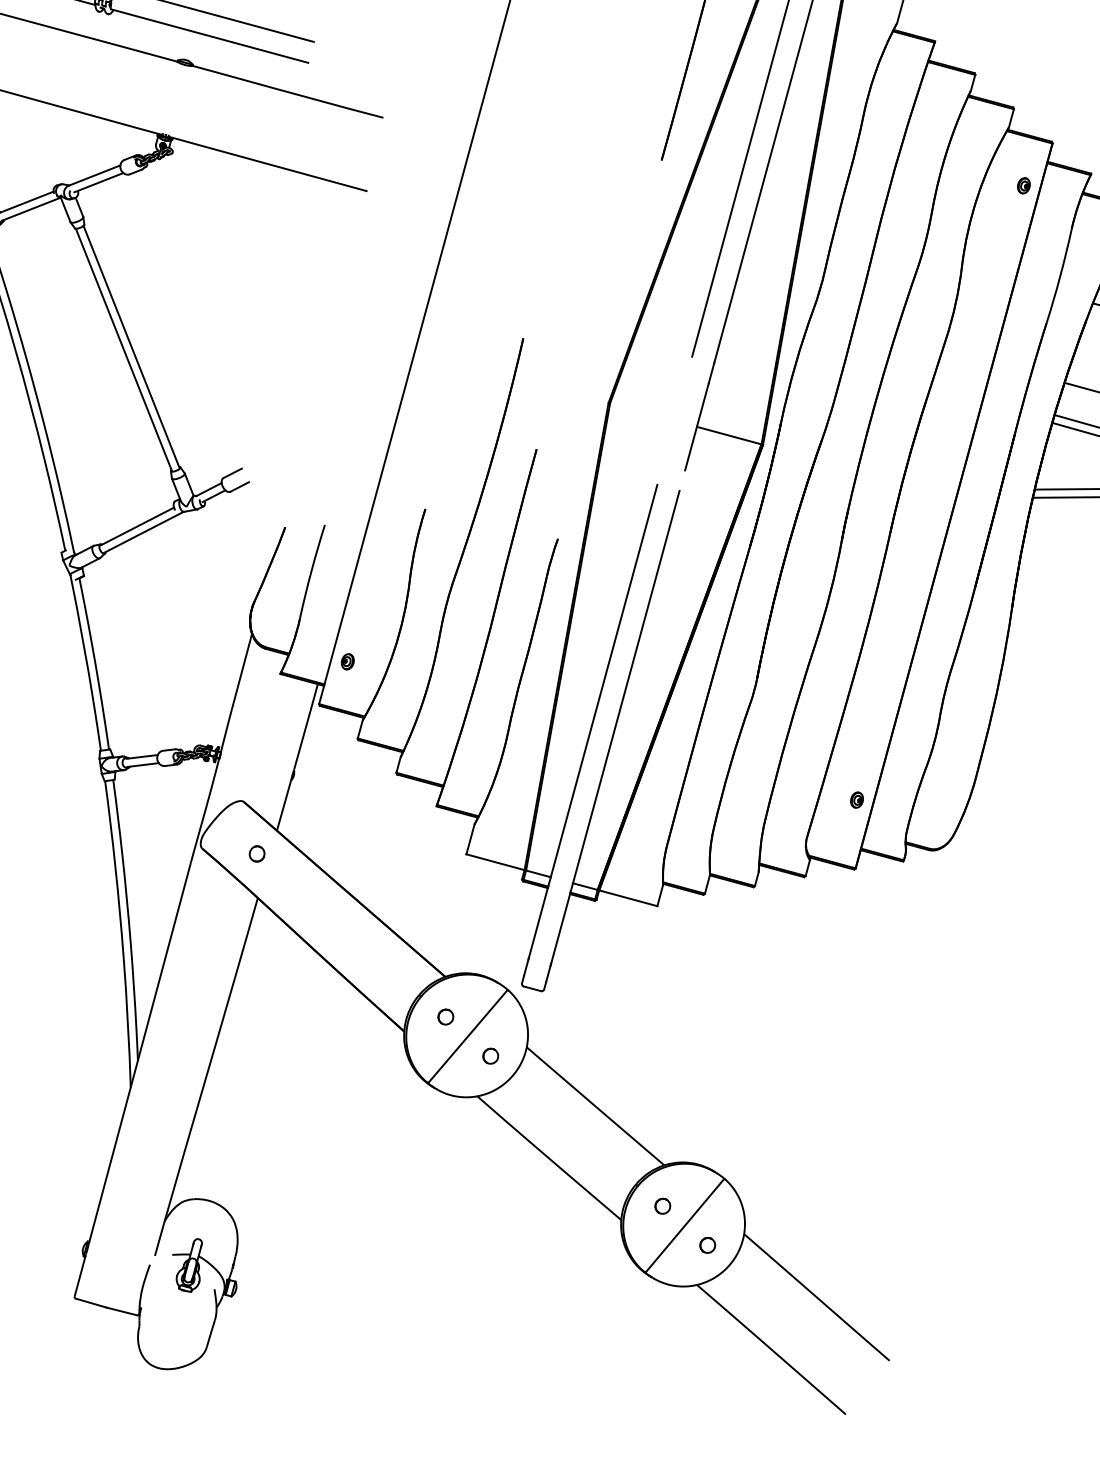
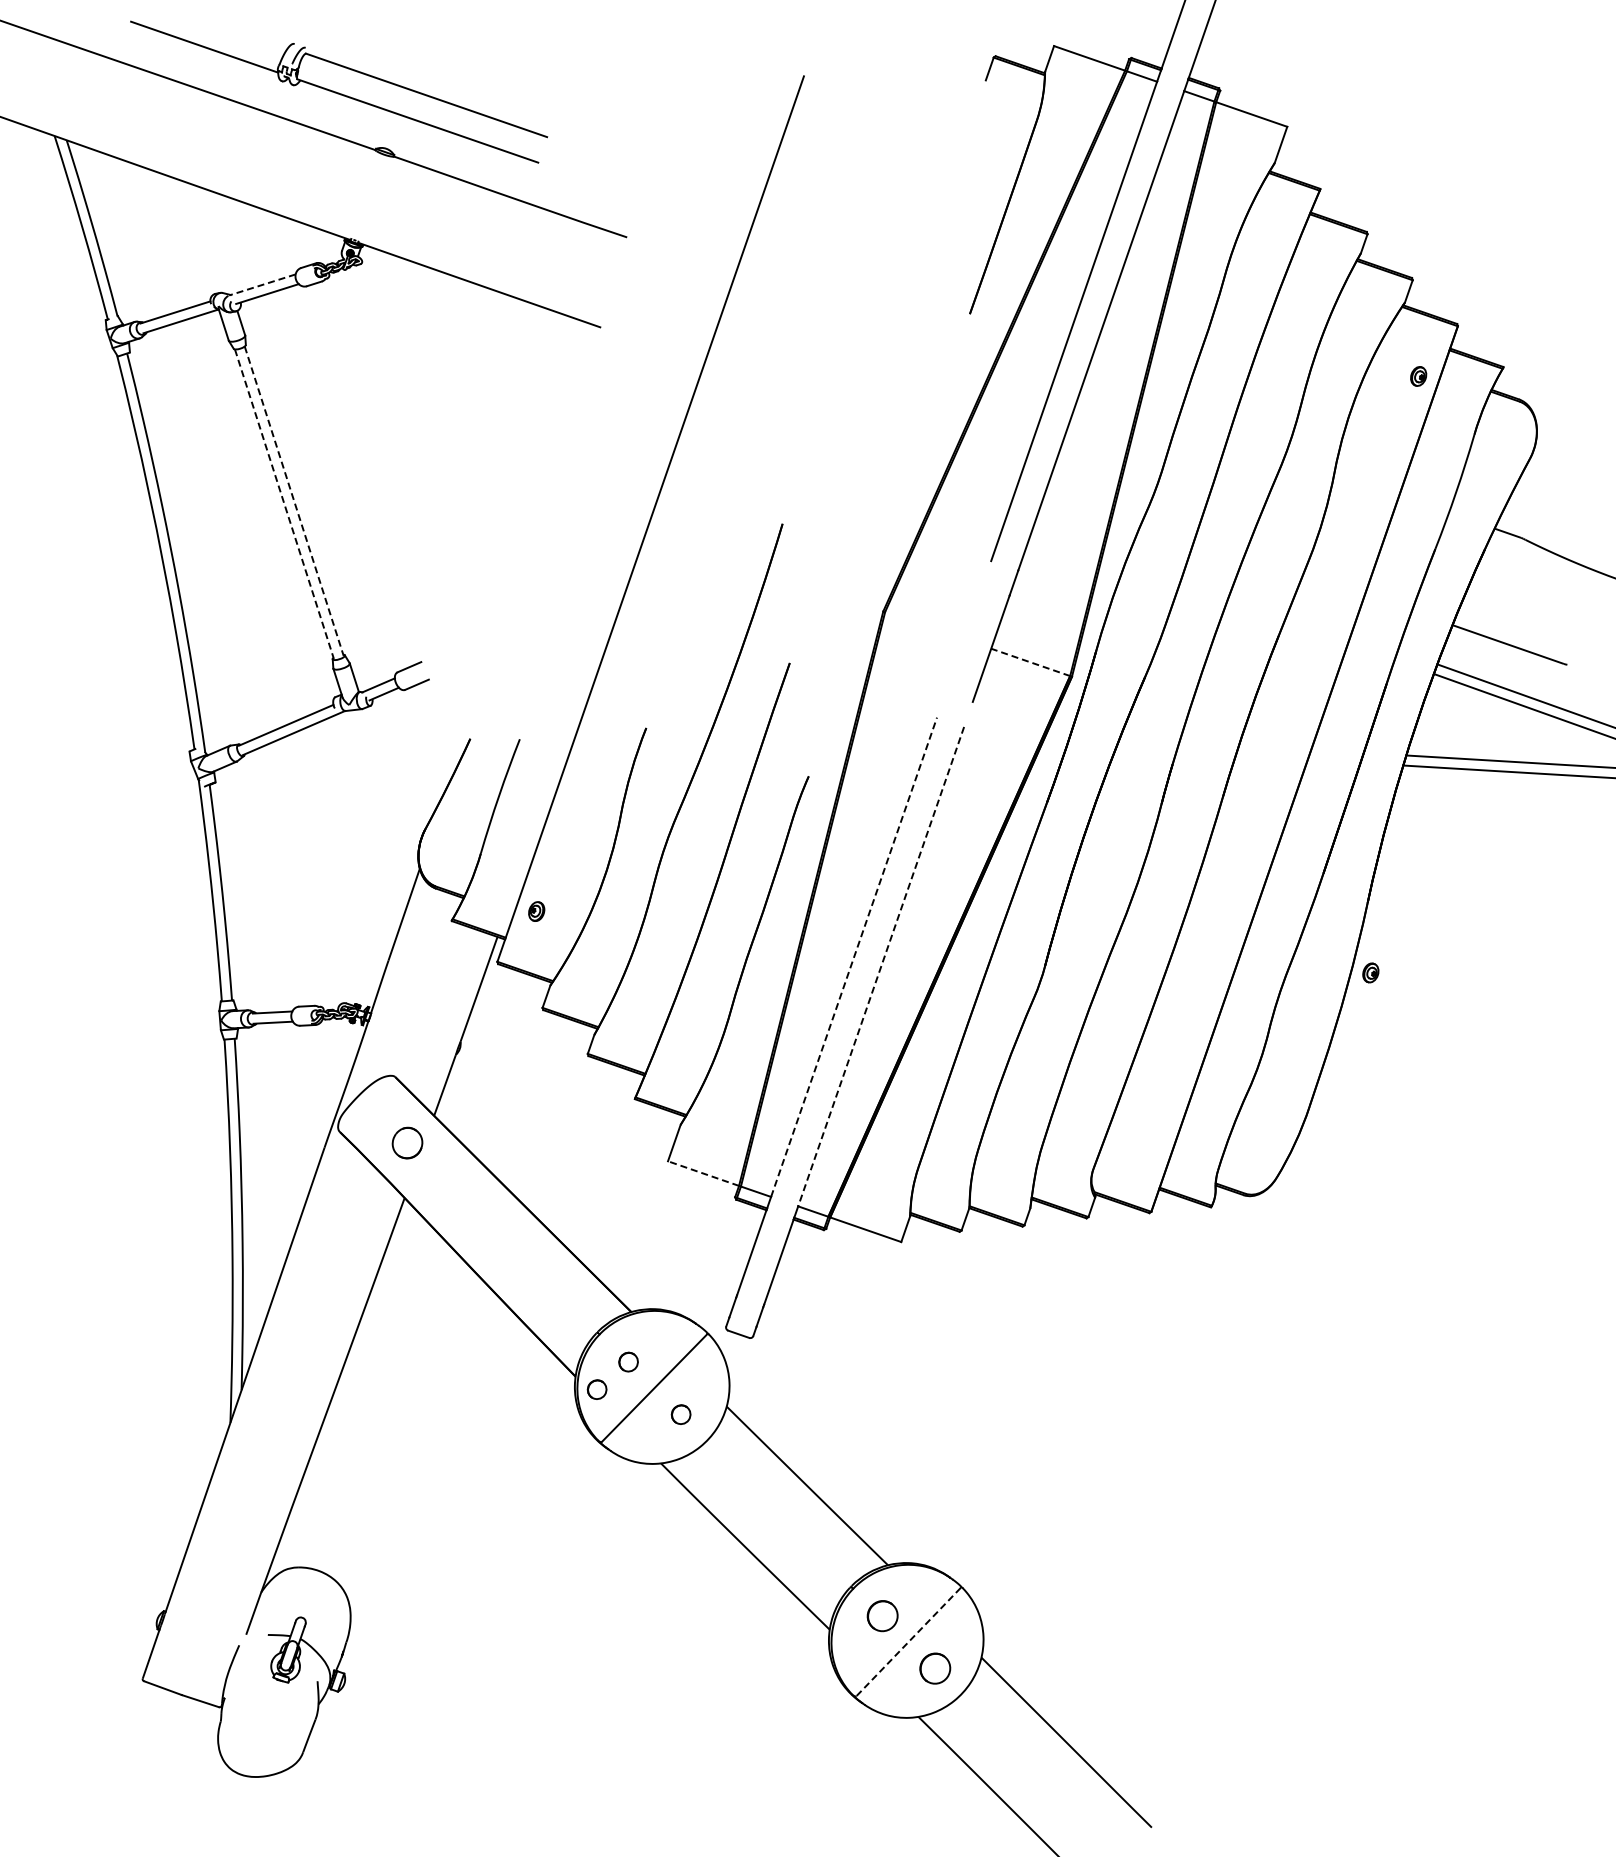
line: (94, 175) -> (262, 284), solid -> dashed
line: (131, 347) -> (294, 501), solid -> dashed
line: (123, 350) -> (284, 504), solid -> dashed
line: (729, 435) -> (1030, 662), solid -> dashed
line: (604, 681) -> (854, 957), solid -> dashed
line: (626, 686) -> (881, 966), solid -> dashed
part: (856, 799) -> (1370, 972), moved
part: (257, 853) -> (407, 1142), size x1.6
line: (495, 862) -> (703, 1173), solid -> dashed
part: (421, 1040) -> (596, 1389), added
part: (662, 1205) -> (882, 1615), size x1.6
line: (684, 1226) -> (908, 1642), solid -> dashed
part: (707, 1245) -> (934, 1668), size x1.6

